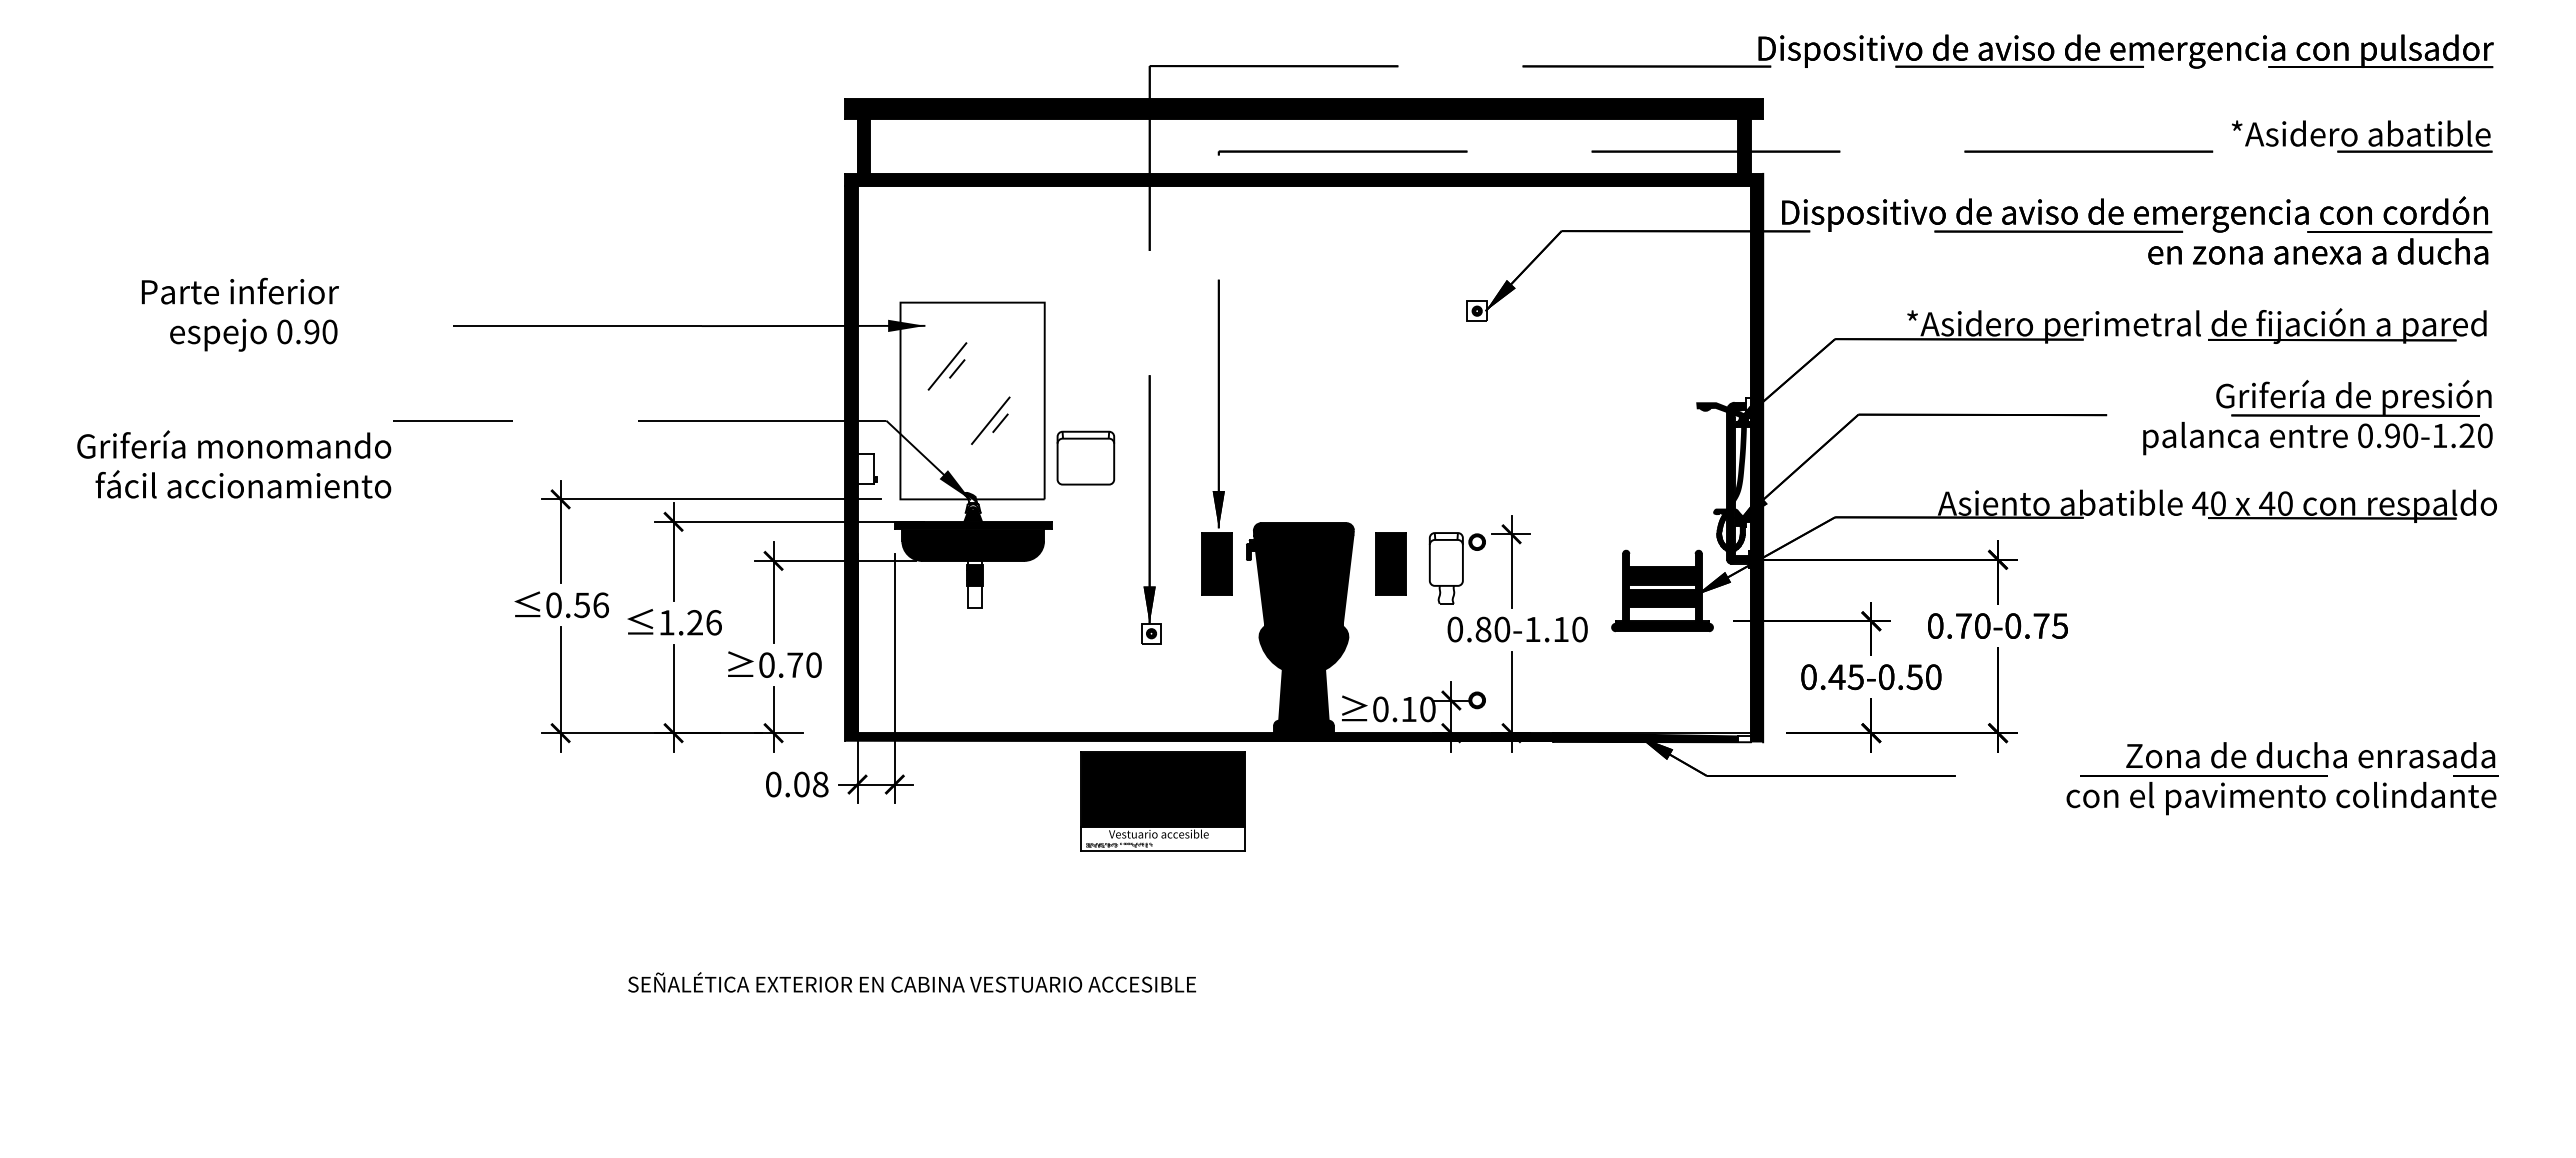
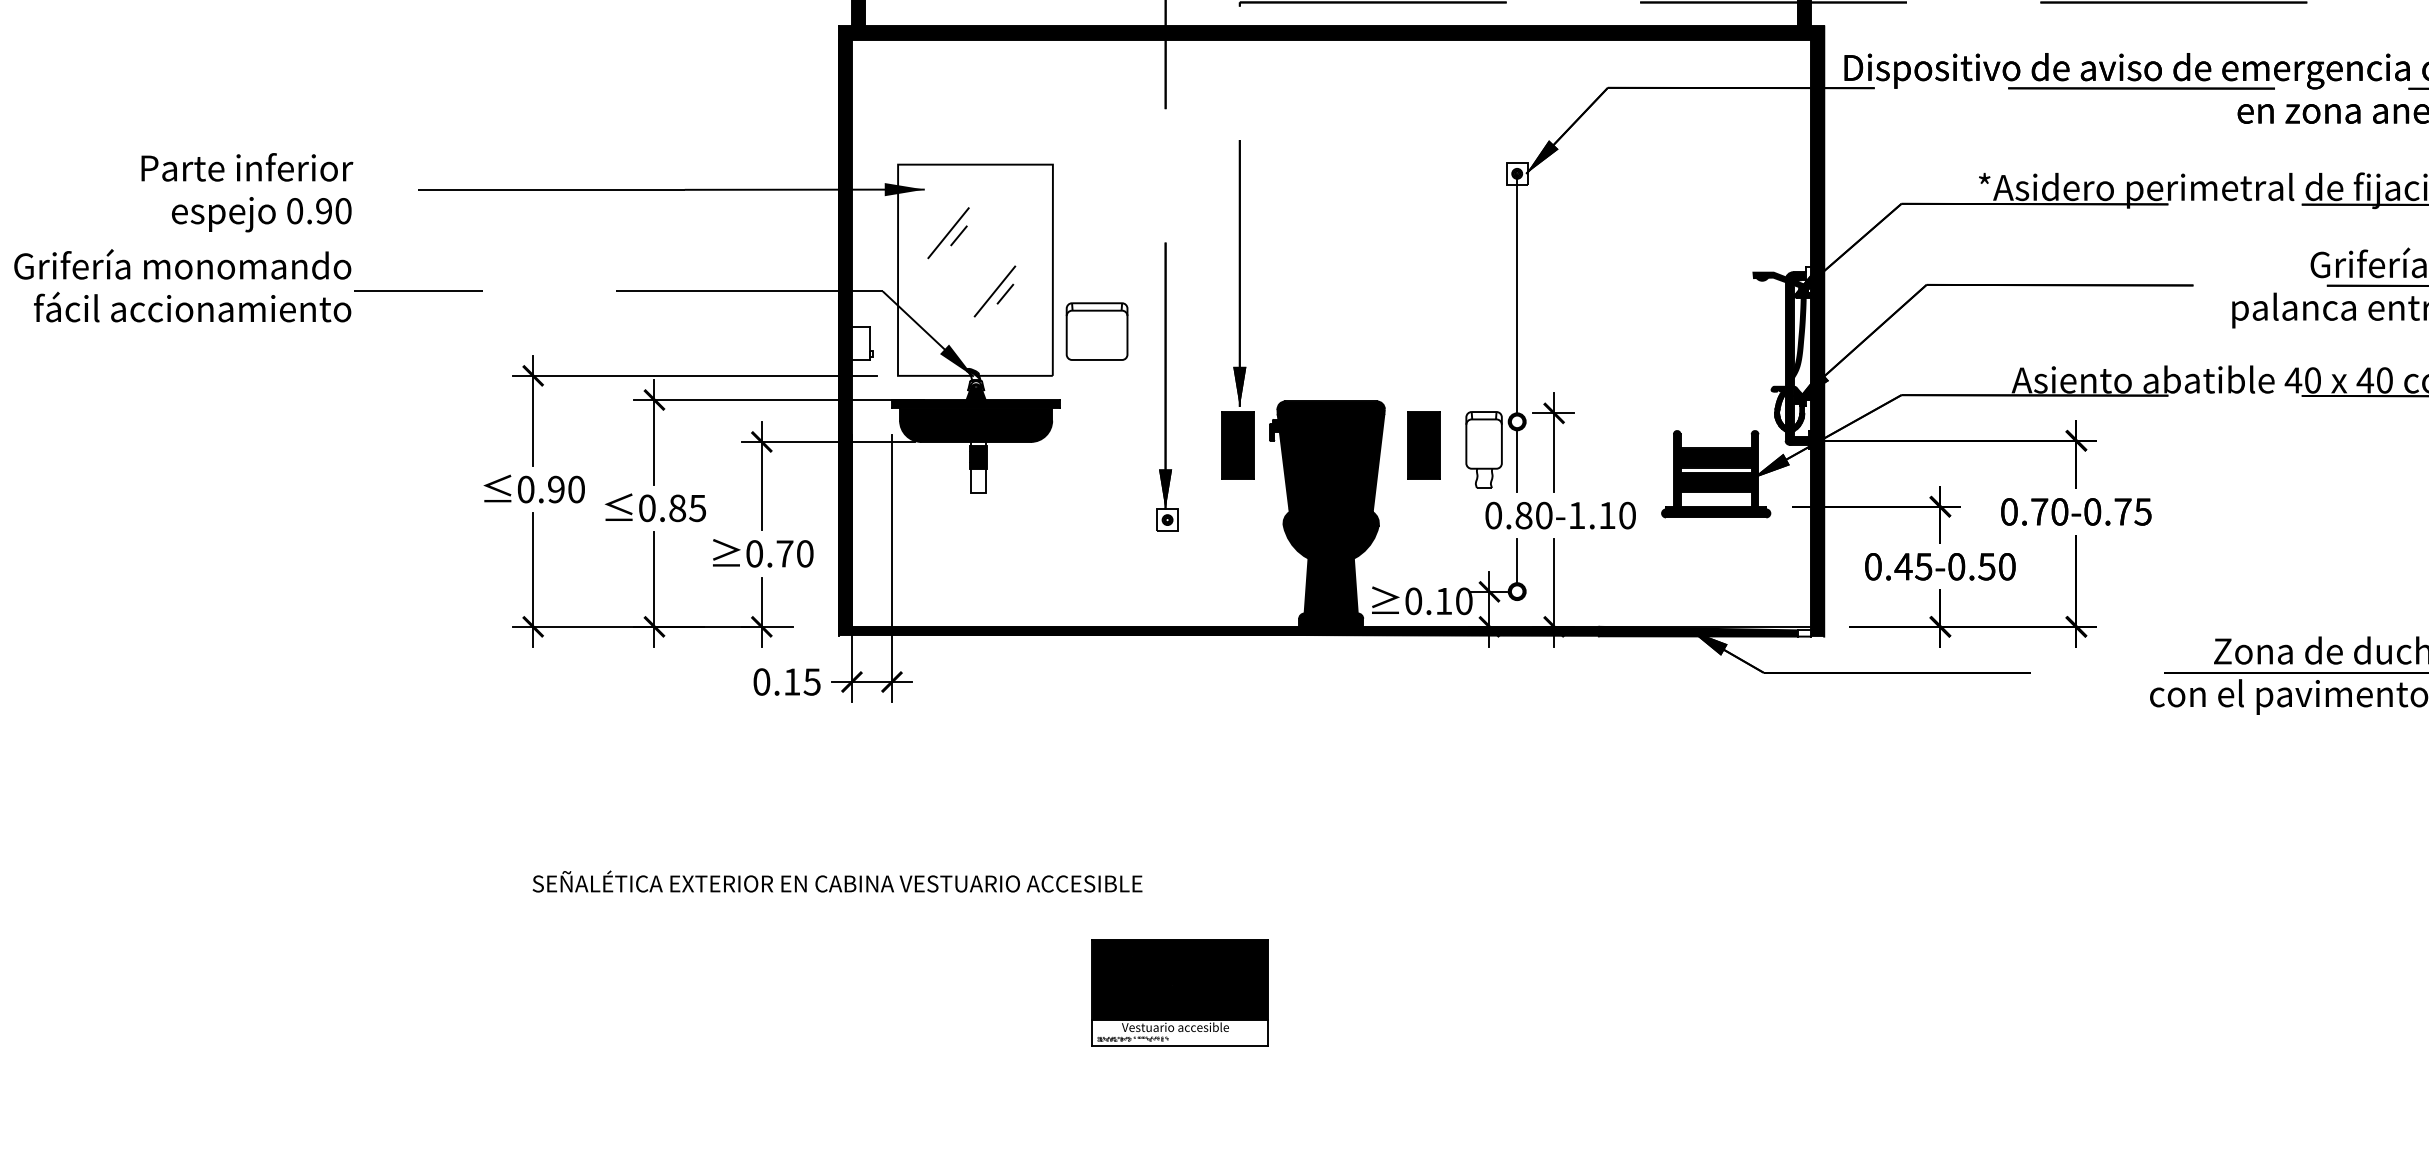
text: (240, 314) -> (247, 192), moved
line: (1477, 422) -> (1517, 293), added
text: (234, 464) -> (183, 285), moved
line: (1477, 578) -> (1517, 460), added
text: (591, 605) -> (566, 489), 0.56 -> 0.90
text: (690, 622) -> (672, 508), 1.26 -> 0.85
line: (1477, 671) -> (1517, 560), added
text: (811, 784) -> (802, 681), 0.08 -> 0.15
part: (1162, 801) -> (1179, 992), moved
text: (912, 982) -> (837, 881), moved

